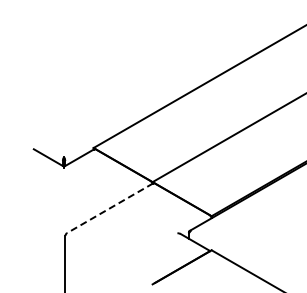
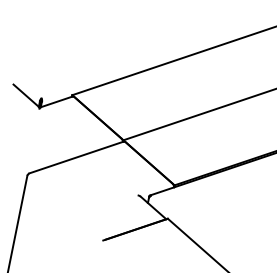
line: (110, 208) -> (76, 157), dashed -> solid

